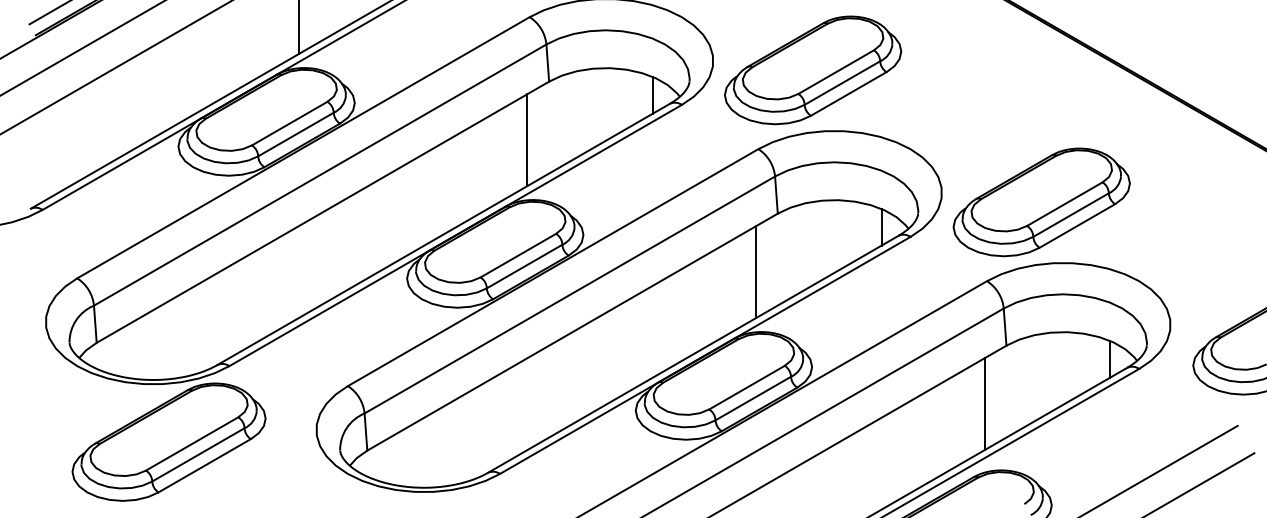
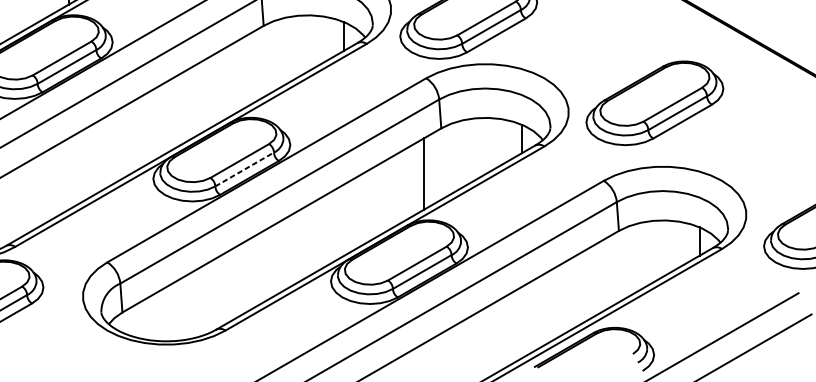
line: (527, 140) -> (246, 71), removed
part: (1041, 202) -> (654, 103), moved
line: (524, 266) -> (244, 169), solid -> dashed
line: (984, 404) -> (601, 276), removed

